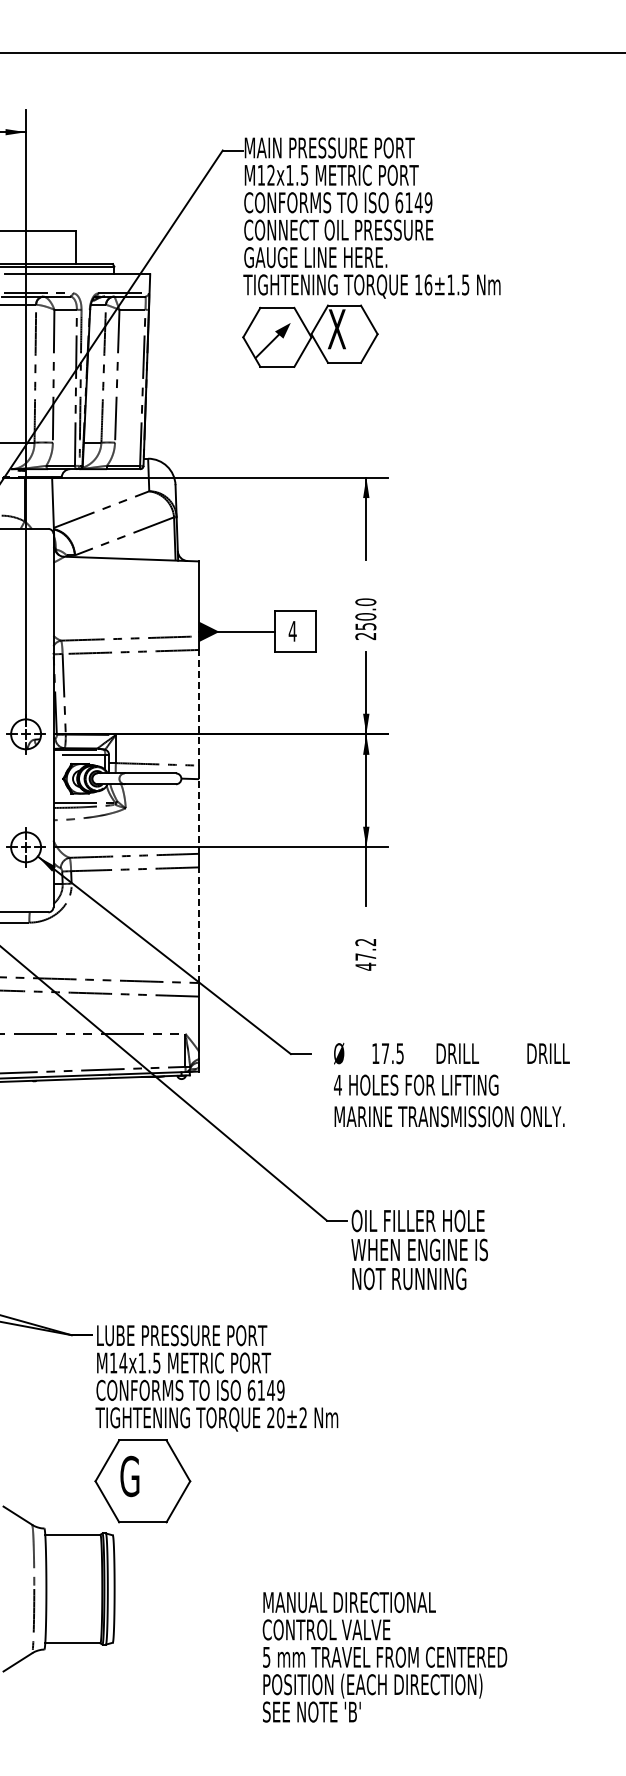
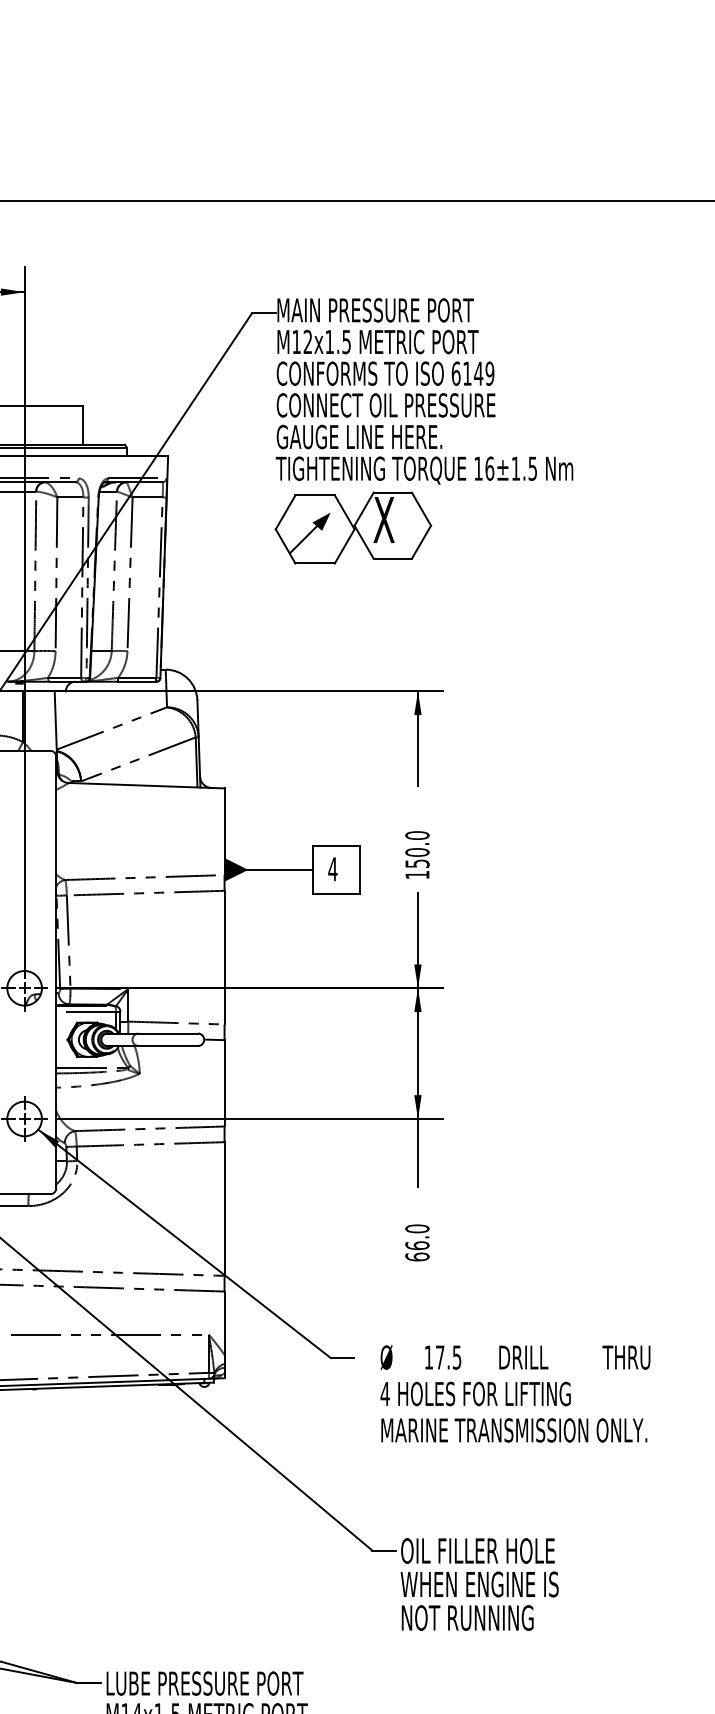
text: (365, 636) -> (417, 875), 250.0 -> 150.0
line: (199, 707) -> (225, 957), dashed -> solid
line: (199, 816) -> (225, 1083), dashed -> solid
line: (199, 925) -> (225, 1209), dashed -> solid
text: (365, 954) -> (417, 1242), 47.2 -> 66.0
text: (547, 1053) -> (627, 1357), DRILL -> THRU

